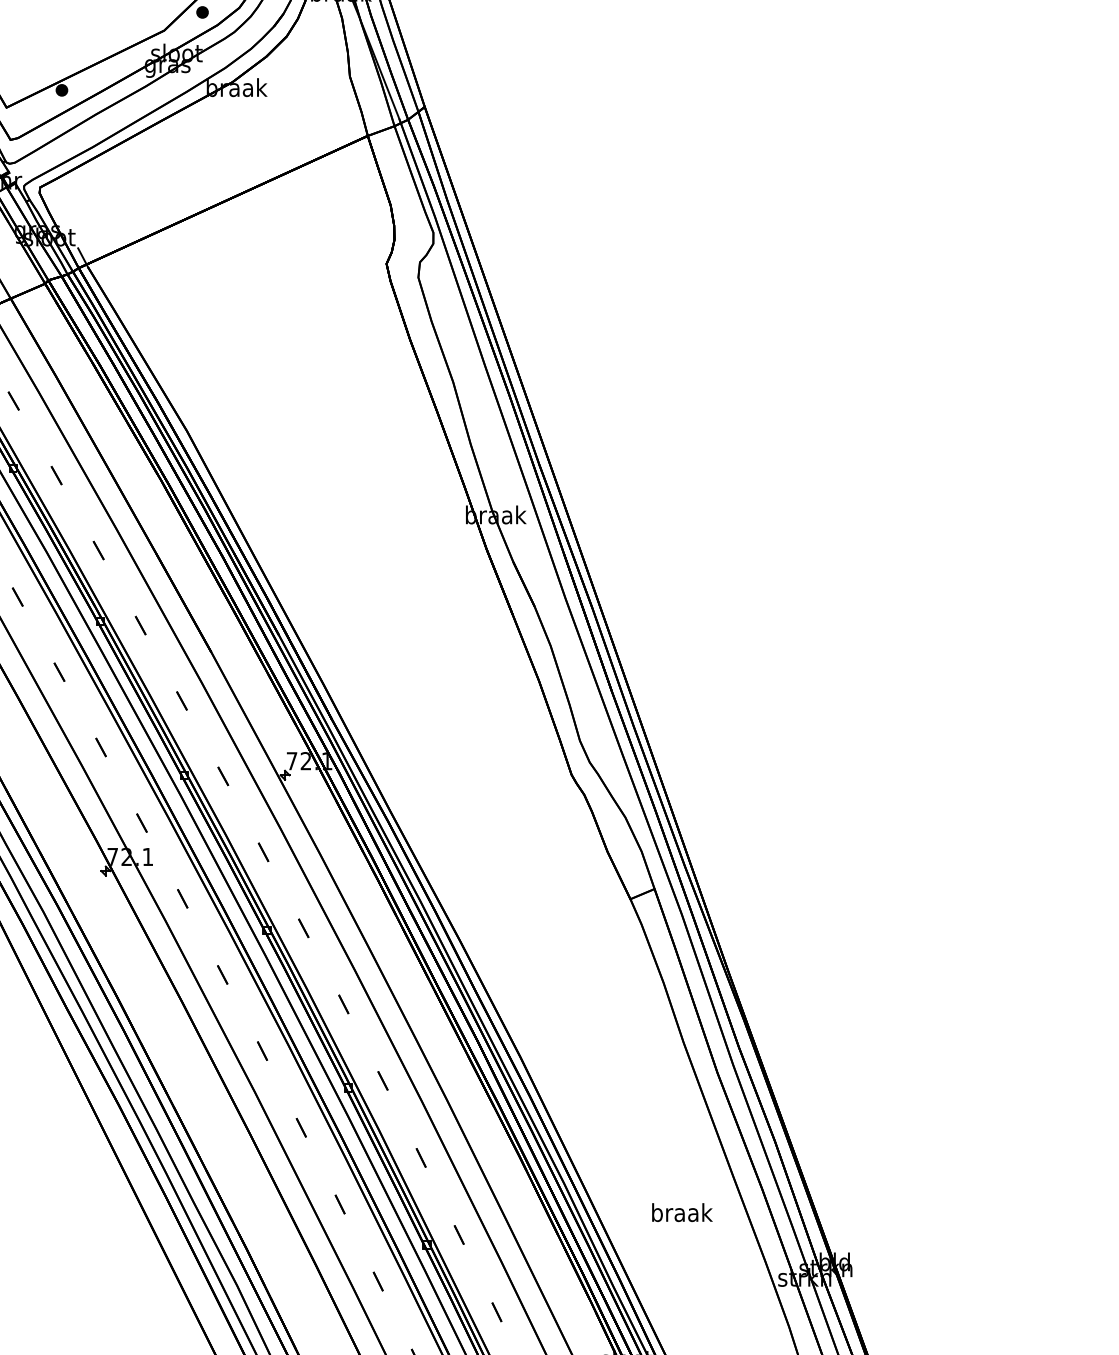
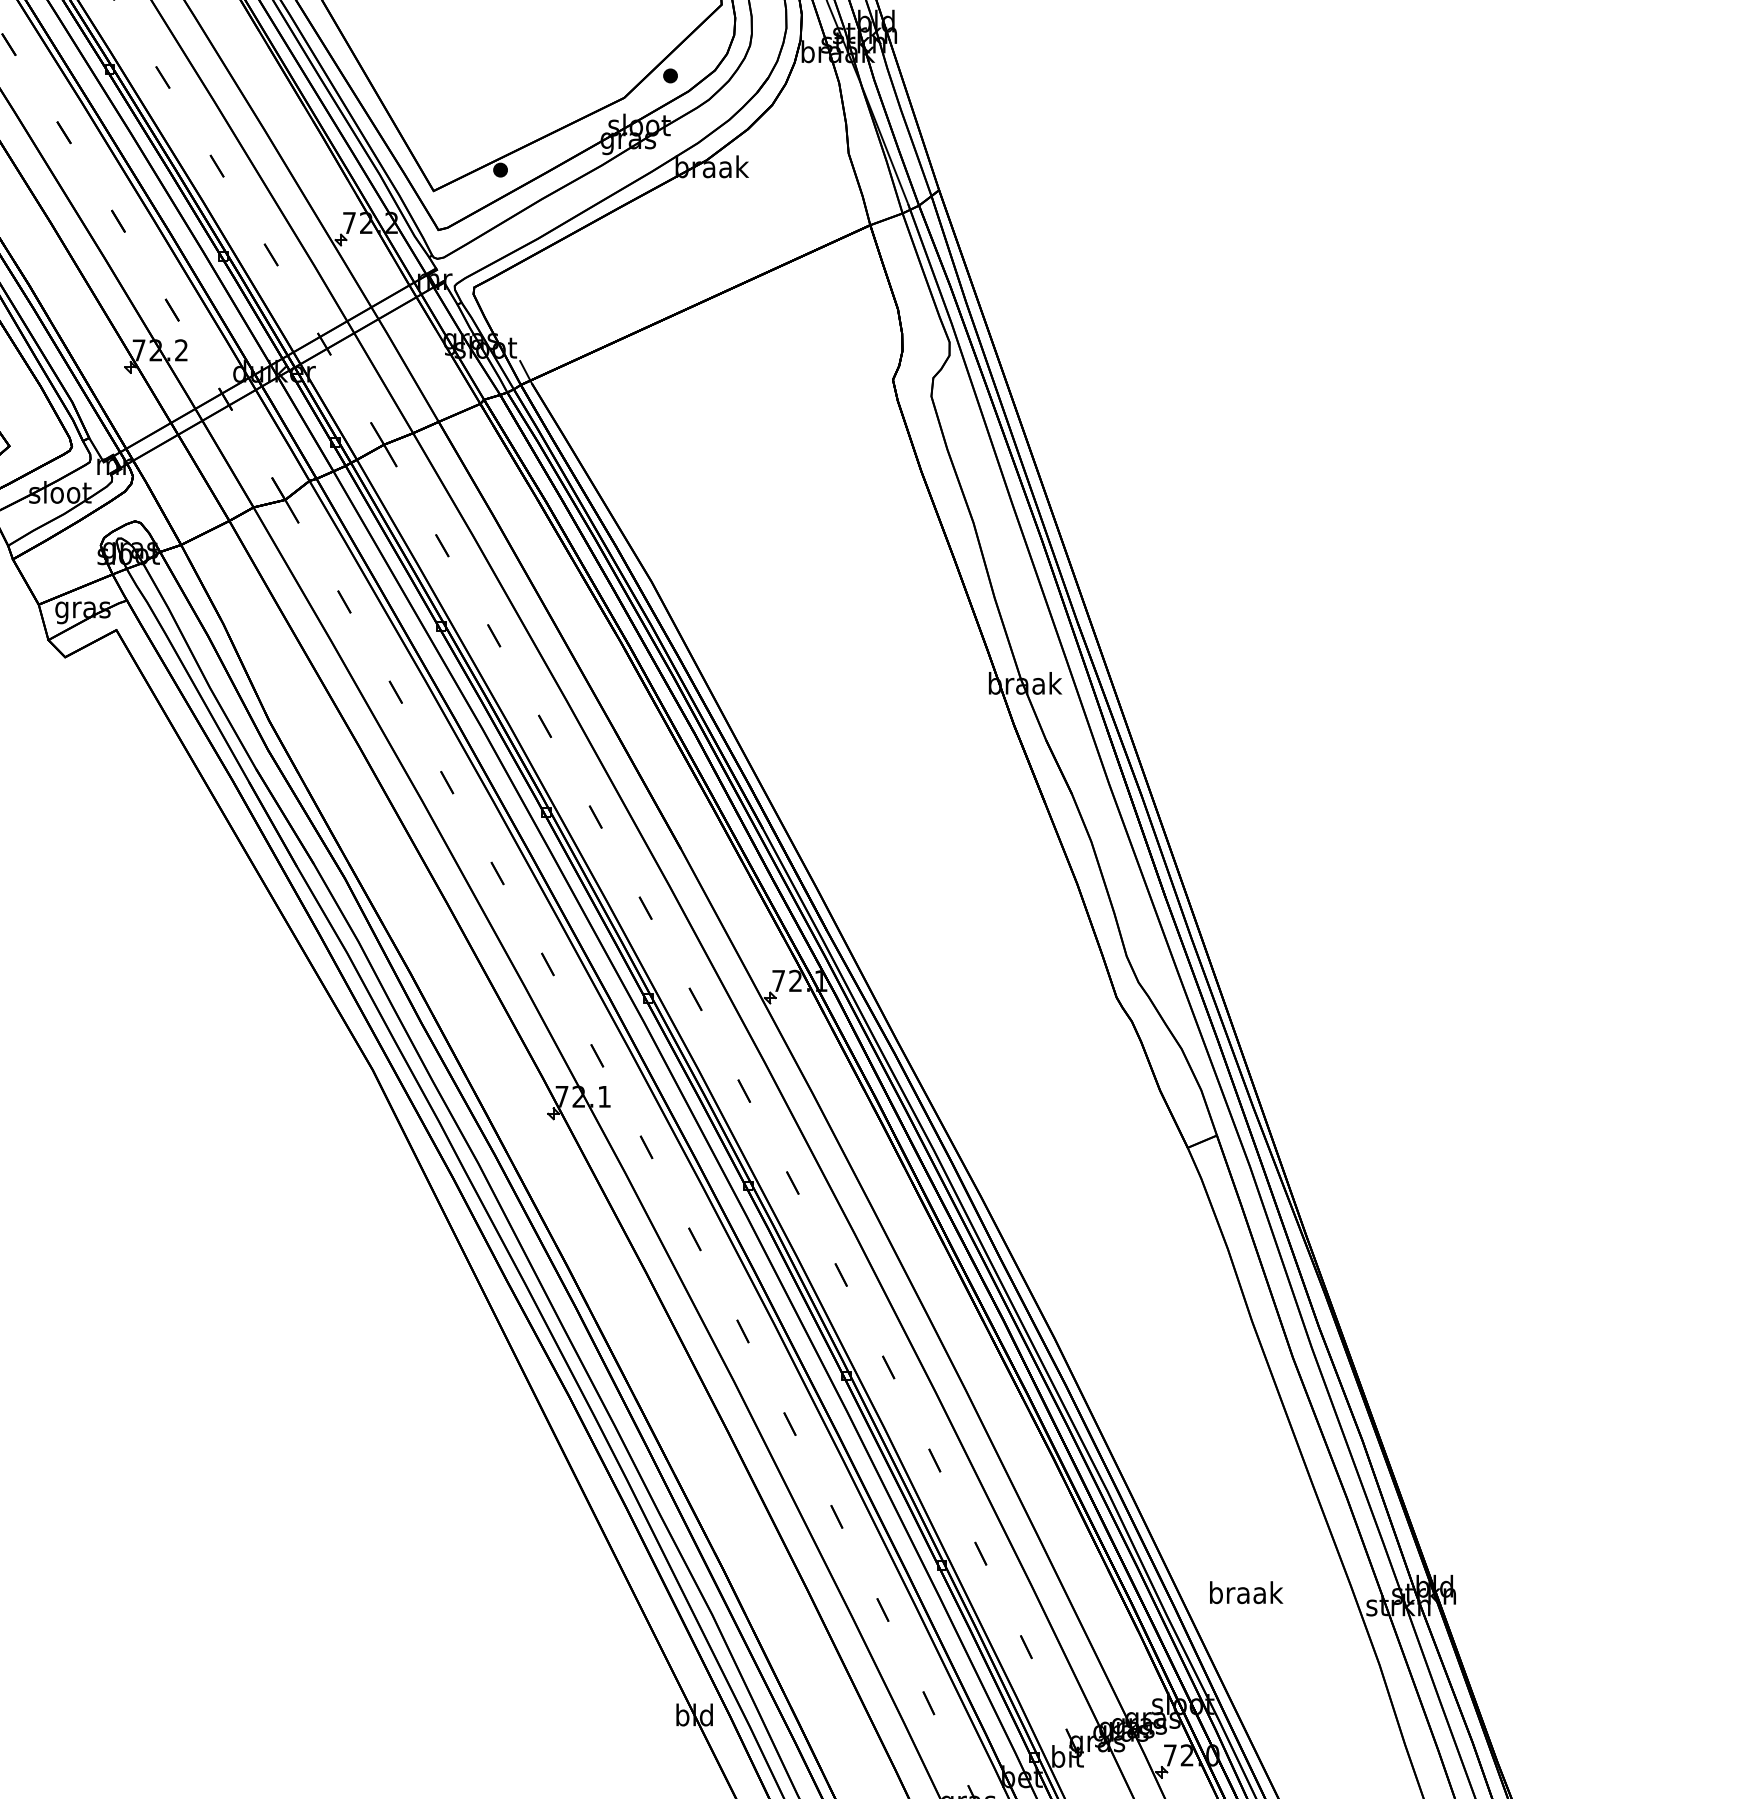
text: (682, 1212) -> (1246, 1592), moved

